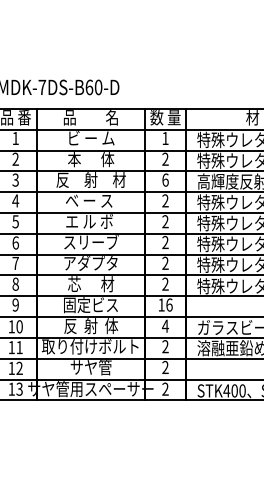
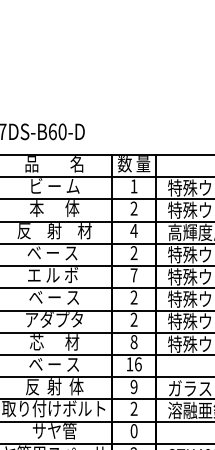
text: (165, 179) -> (134, 230), 6 -> 4
text: (165, 221) -> (134, 275), 2 -> 7
text: (91, 242) -> (55, 297), スリーブ -> ベ ー ス
text: (165, 283) -> (134, 341), 2 -> 8
text: (90, 305) -> (53, 364), 固定ビス -> ベ ー ス
text: (165, 325) -> (134, 386), 4 -> 9
text: (165, 367) -> (134, 431), 2 -> 0

